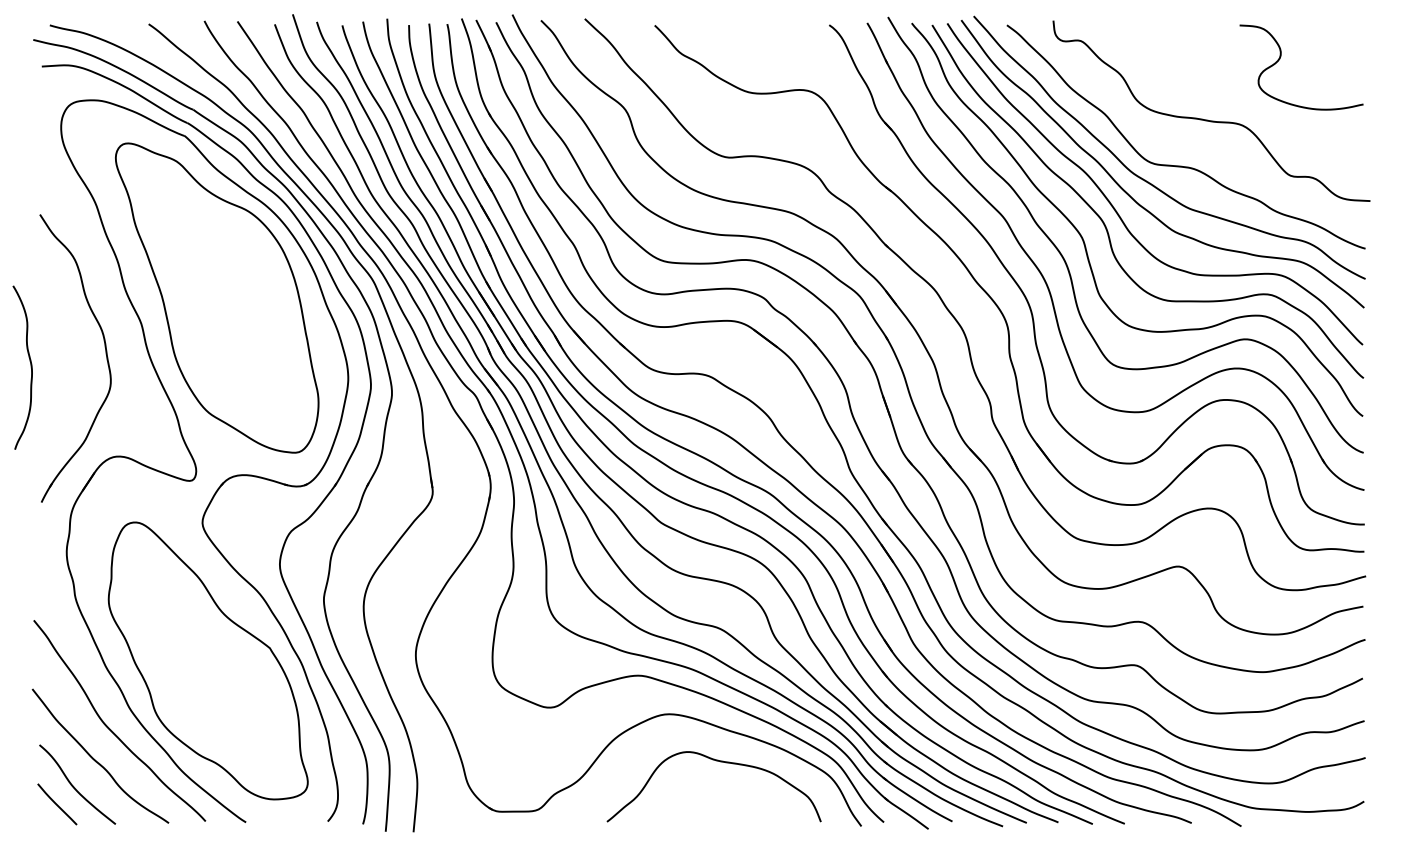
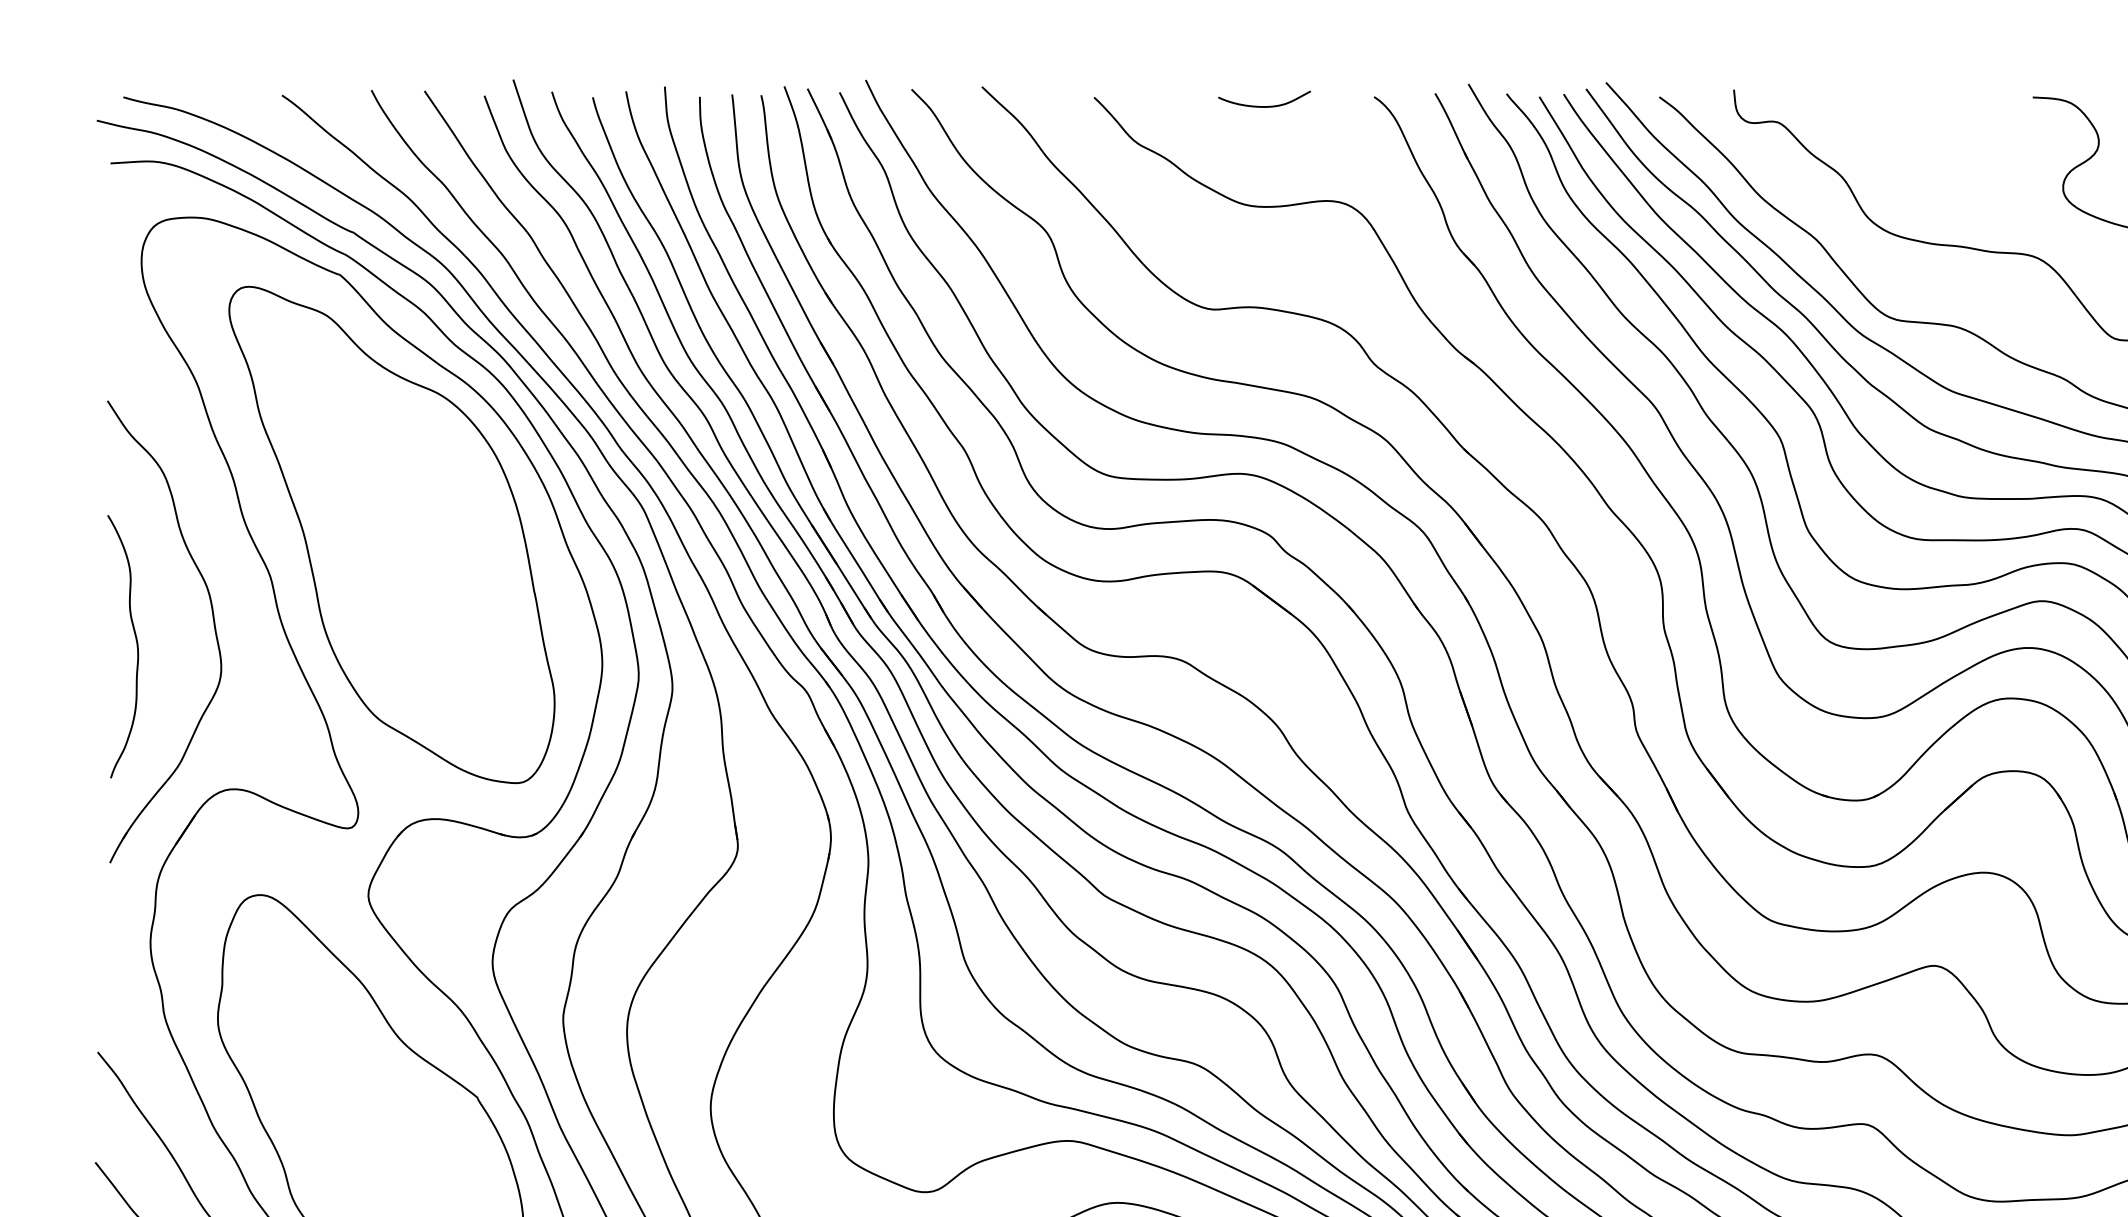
curve: (760, 30) -> (1263, 105), added
curve: (30, 367) -> (135, 646), moved

